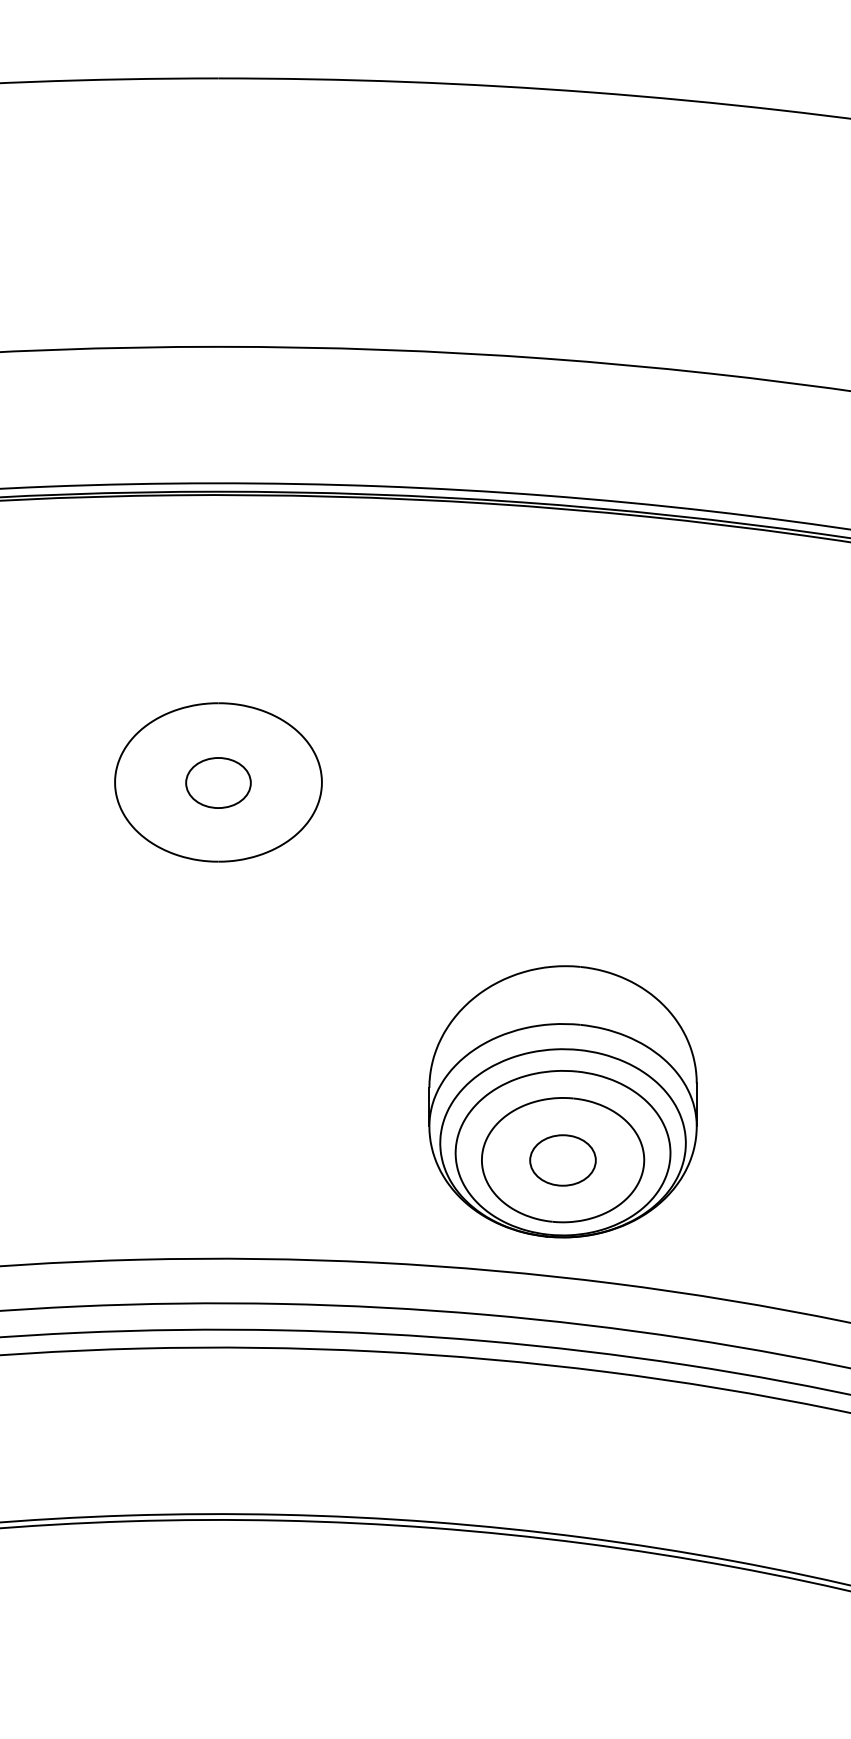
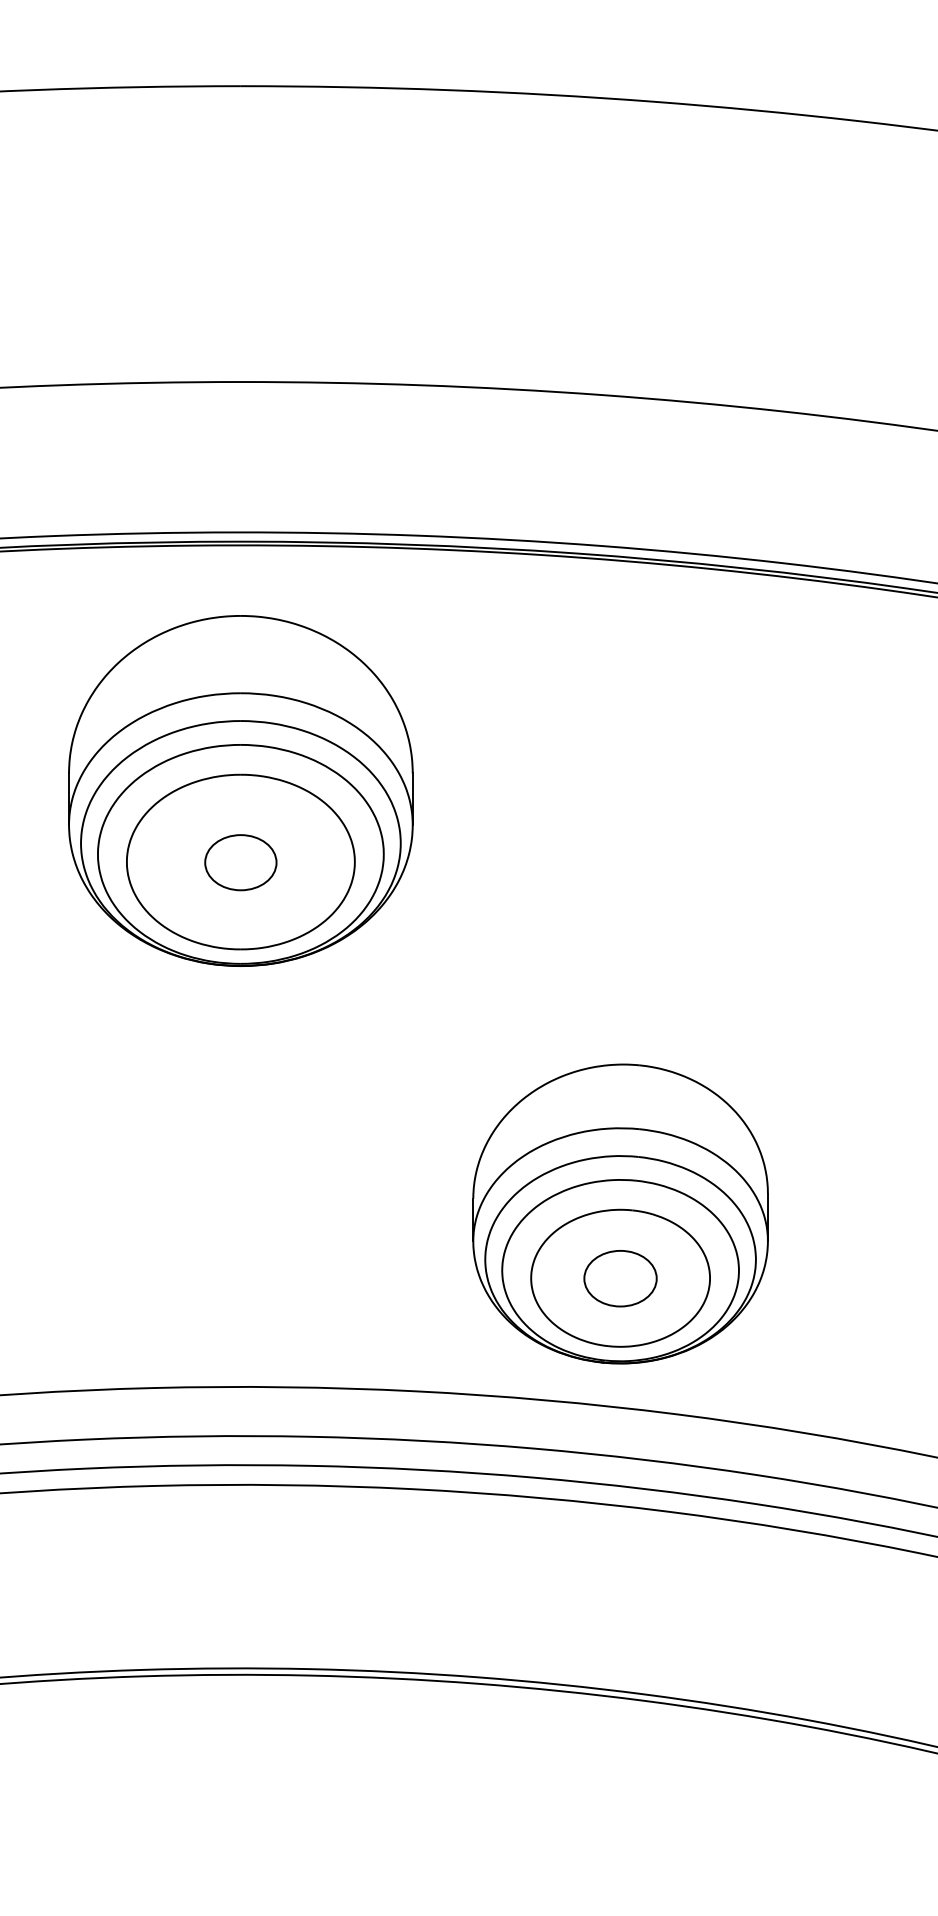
part: (218, 717) -> (240, 790), added

